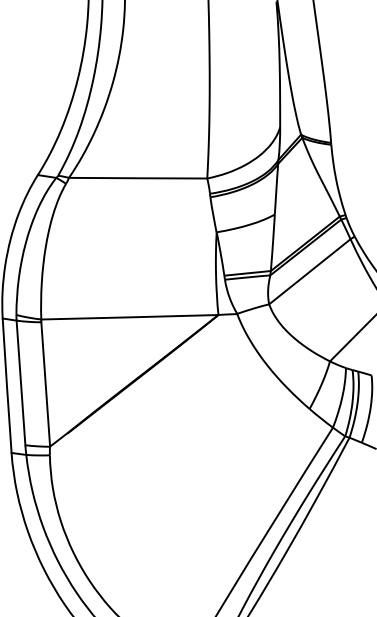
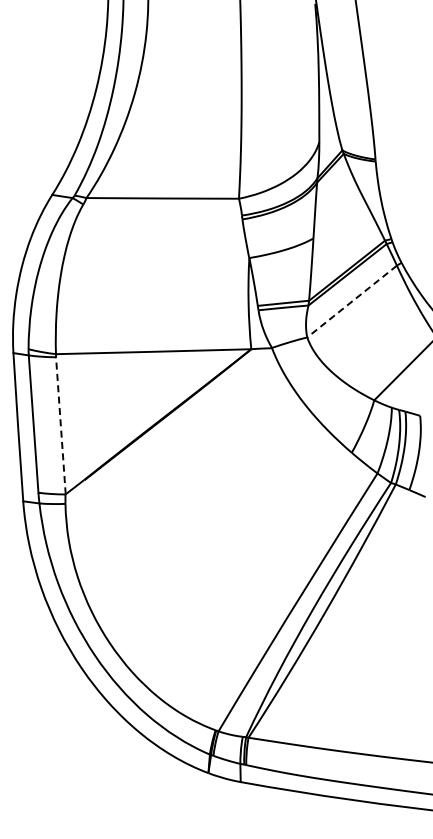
line: (309, 271) -> (351, 301), solid -> dashed
line: (45, 384) -> (60, 425), solid -> dashed

